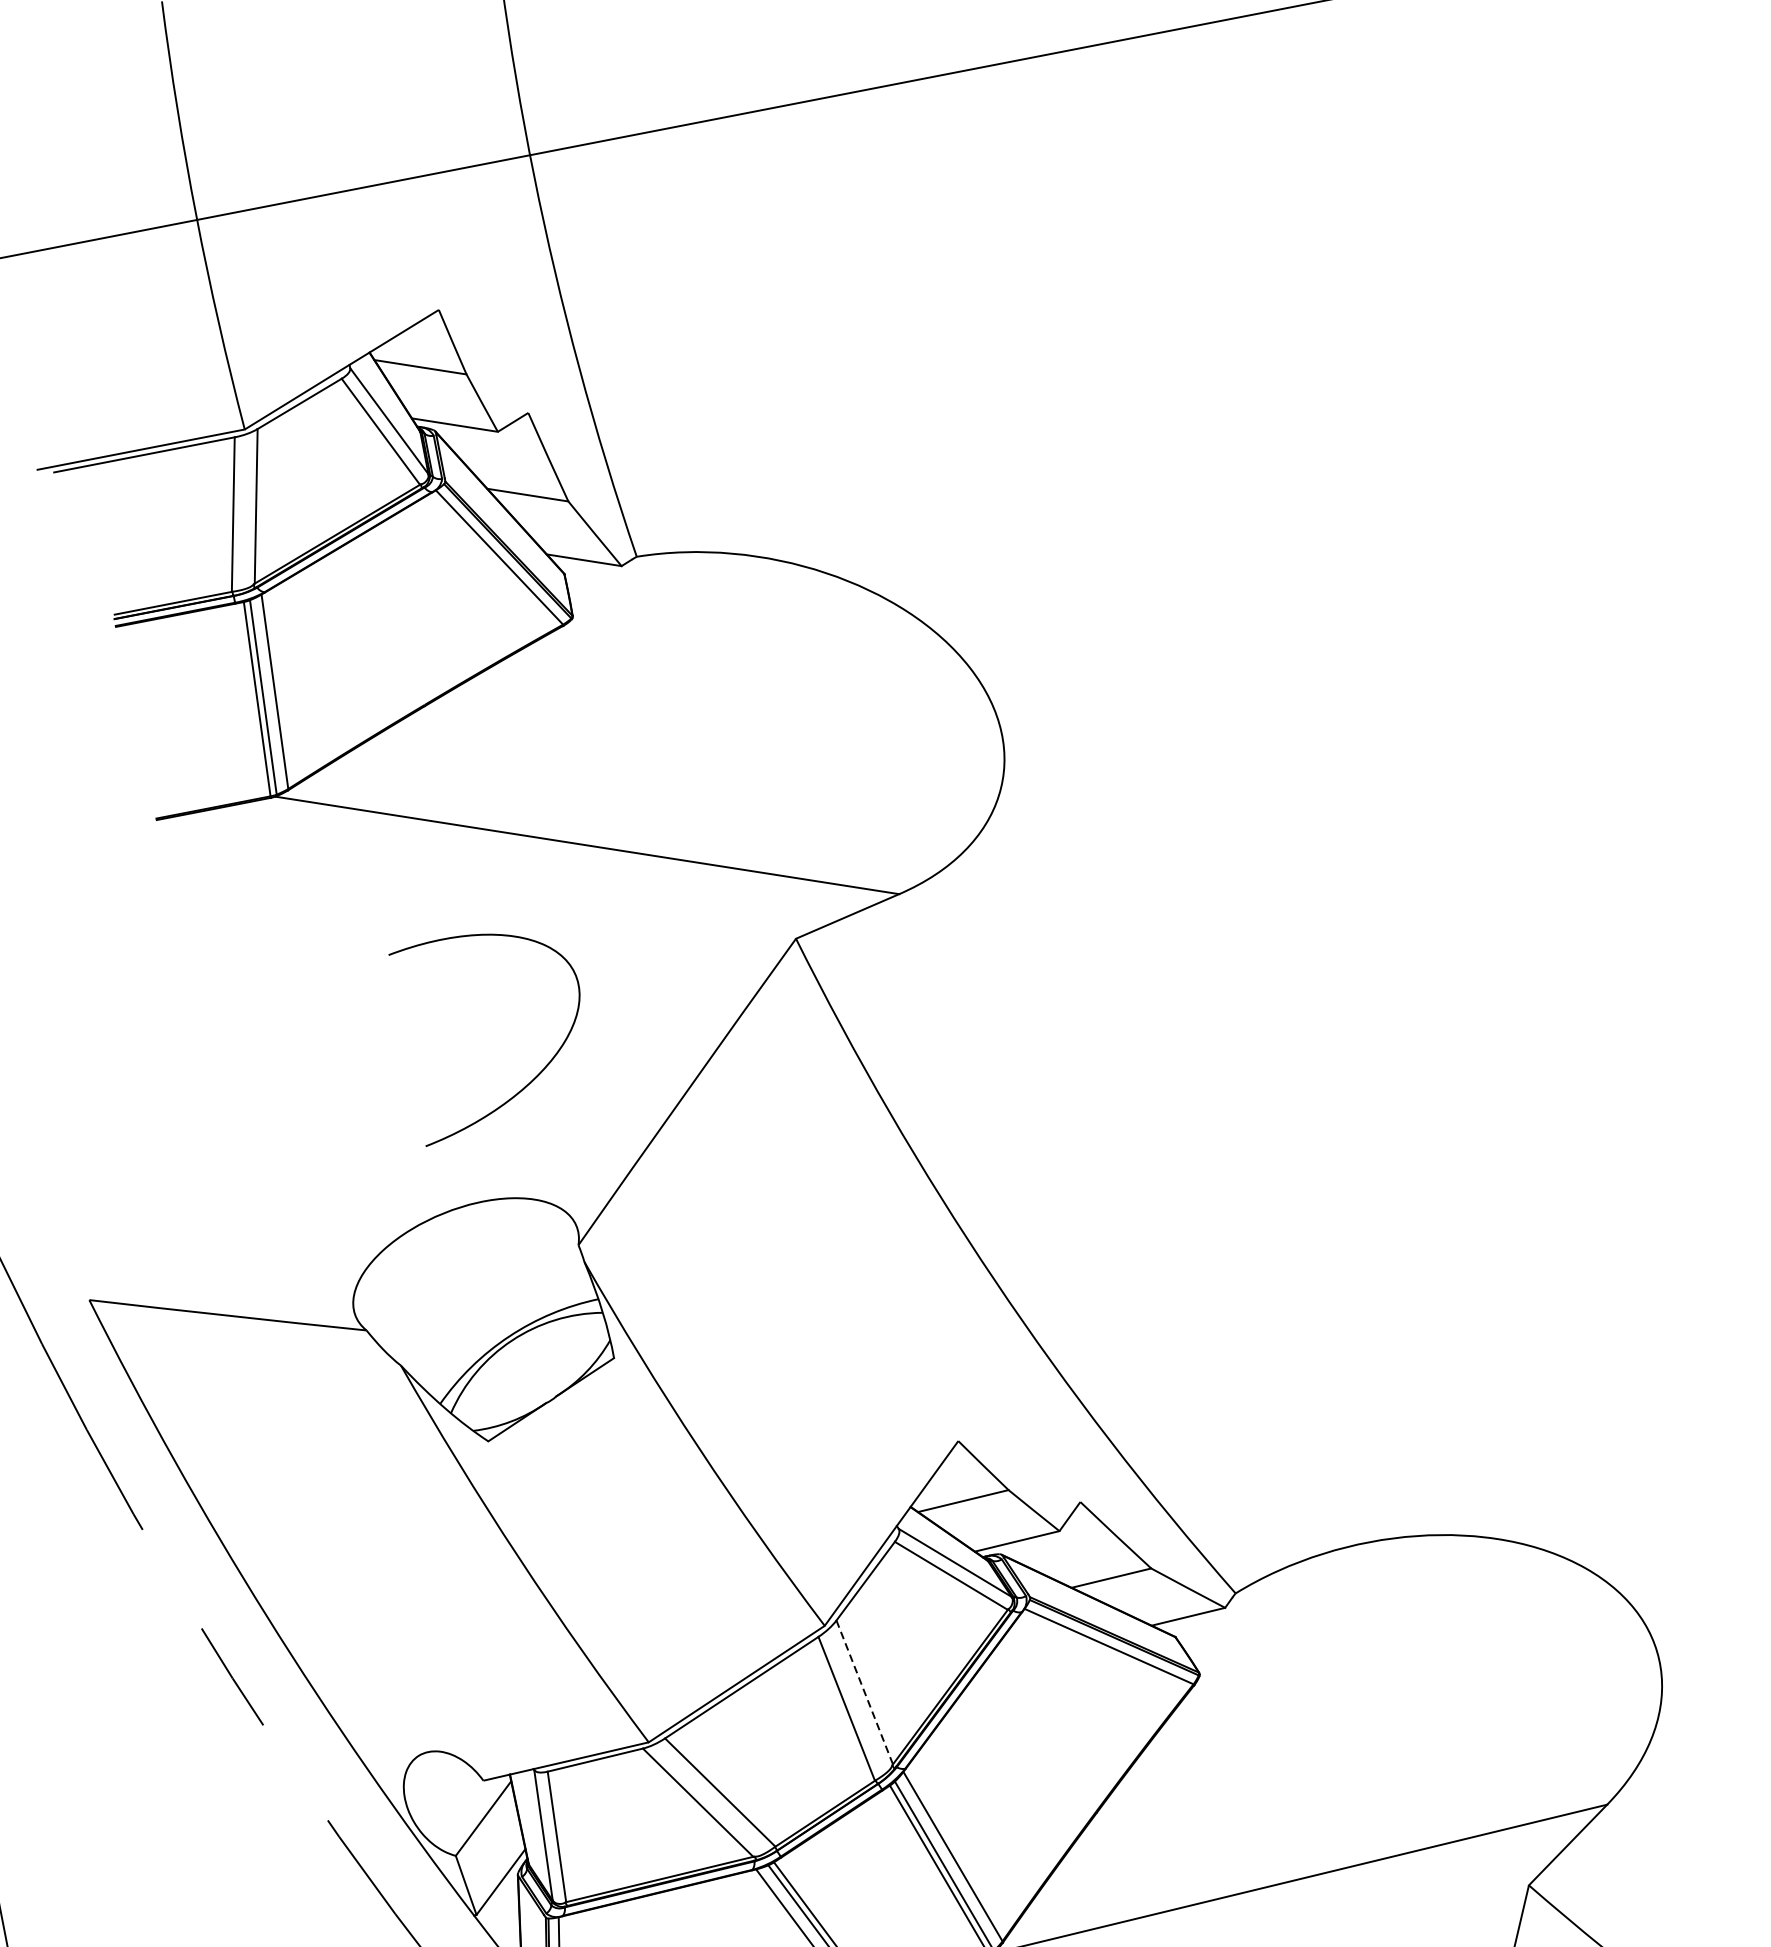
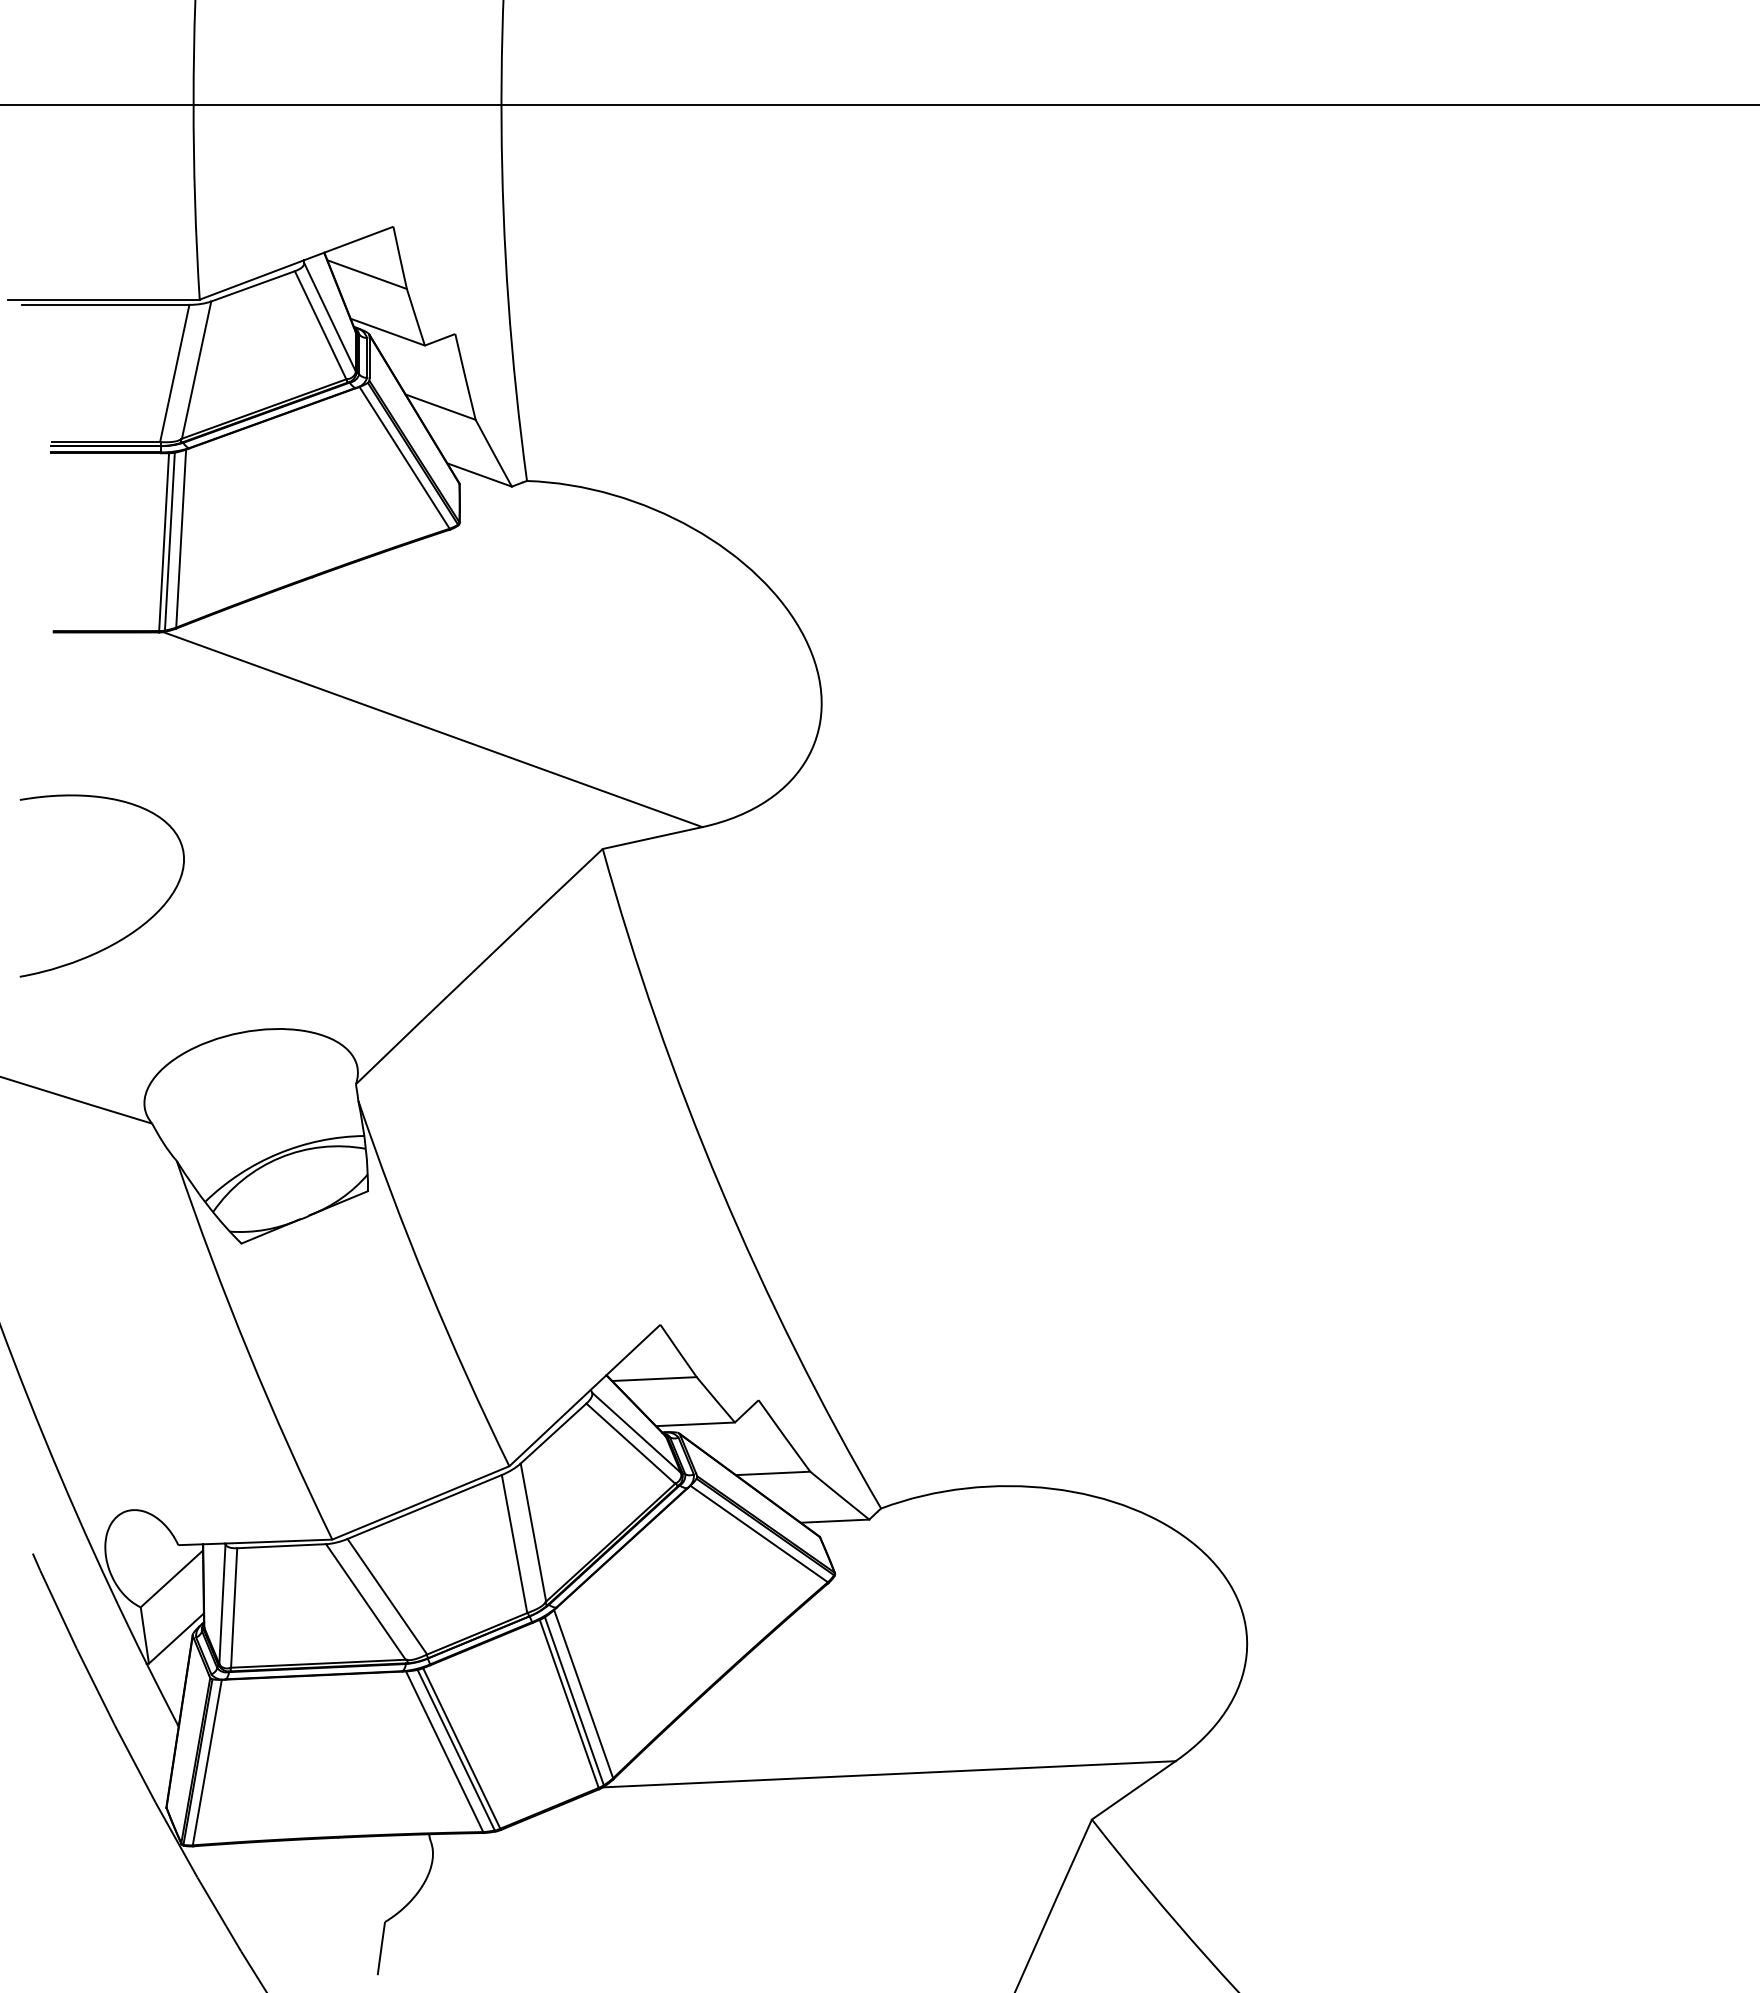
curve: (541, 1069) -> (136, 928), moved
line: (864, 1693) -> (533, 1533), dashed -> solid

